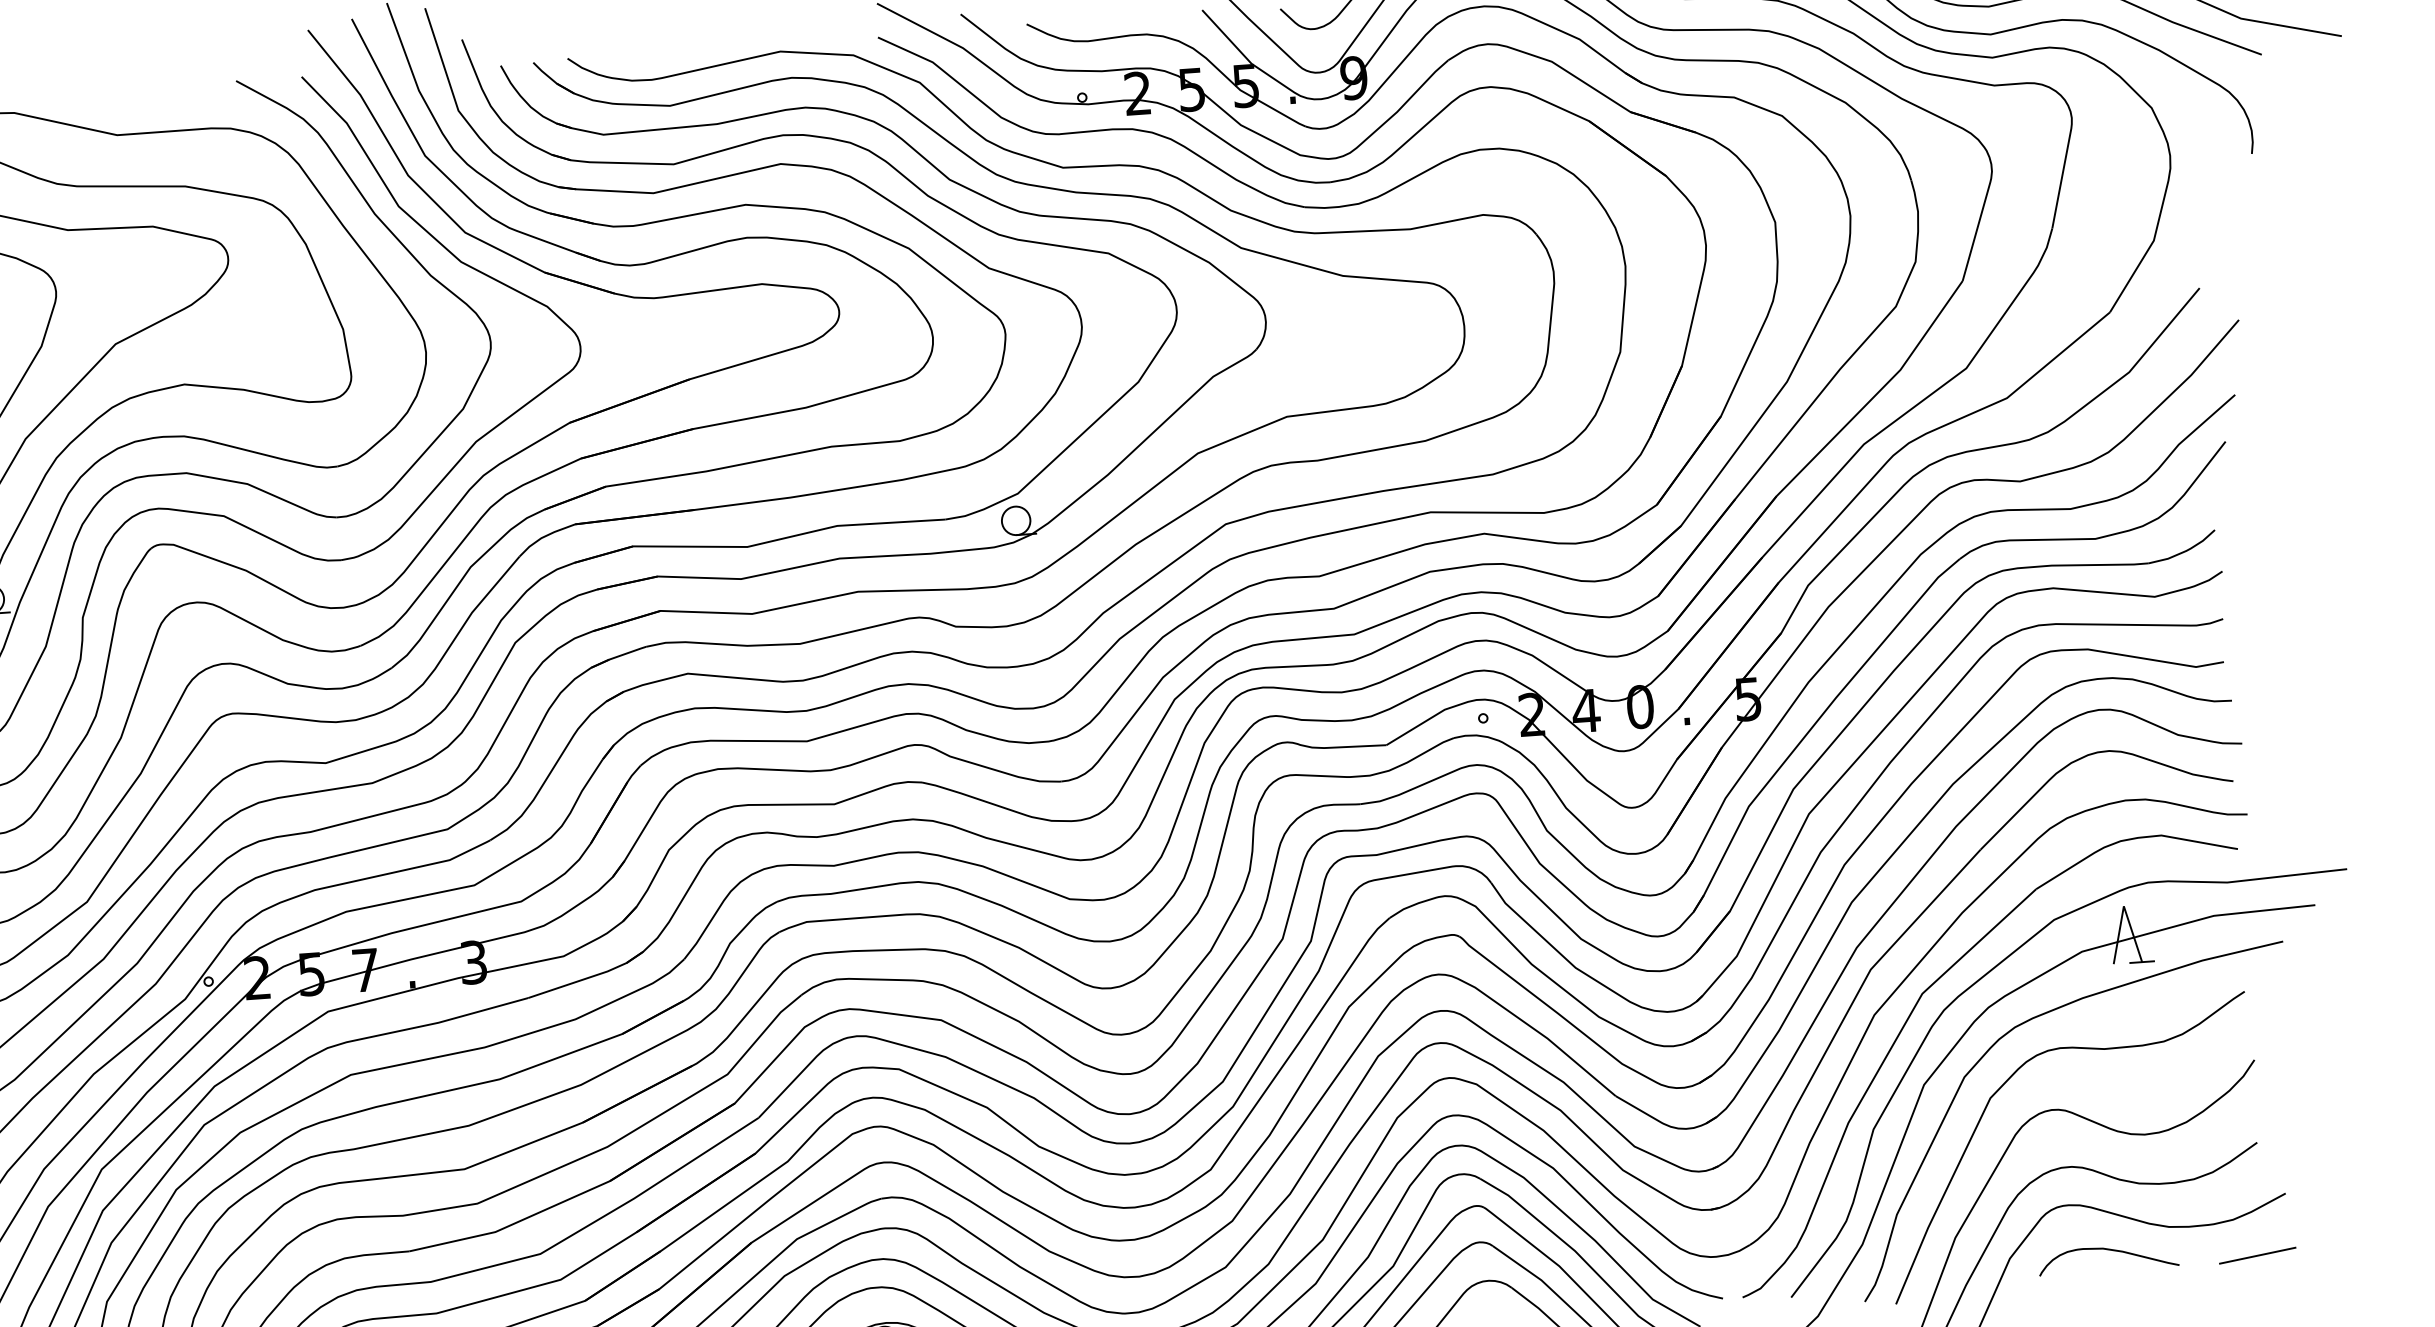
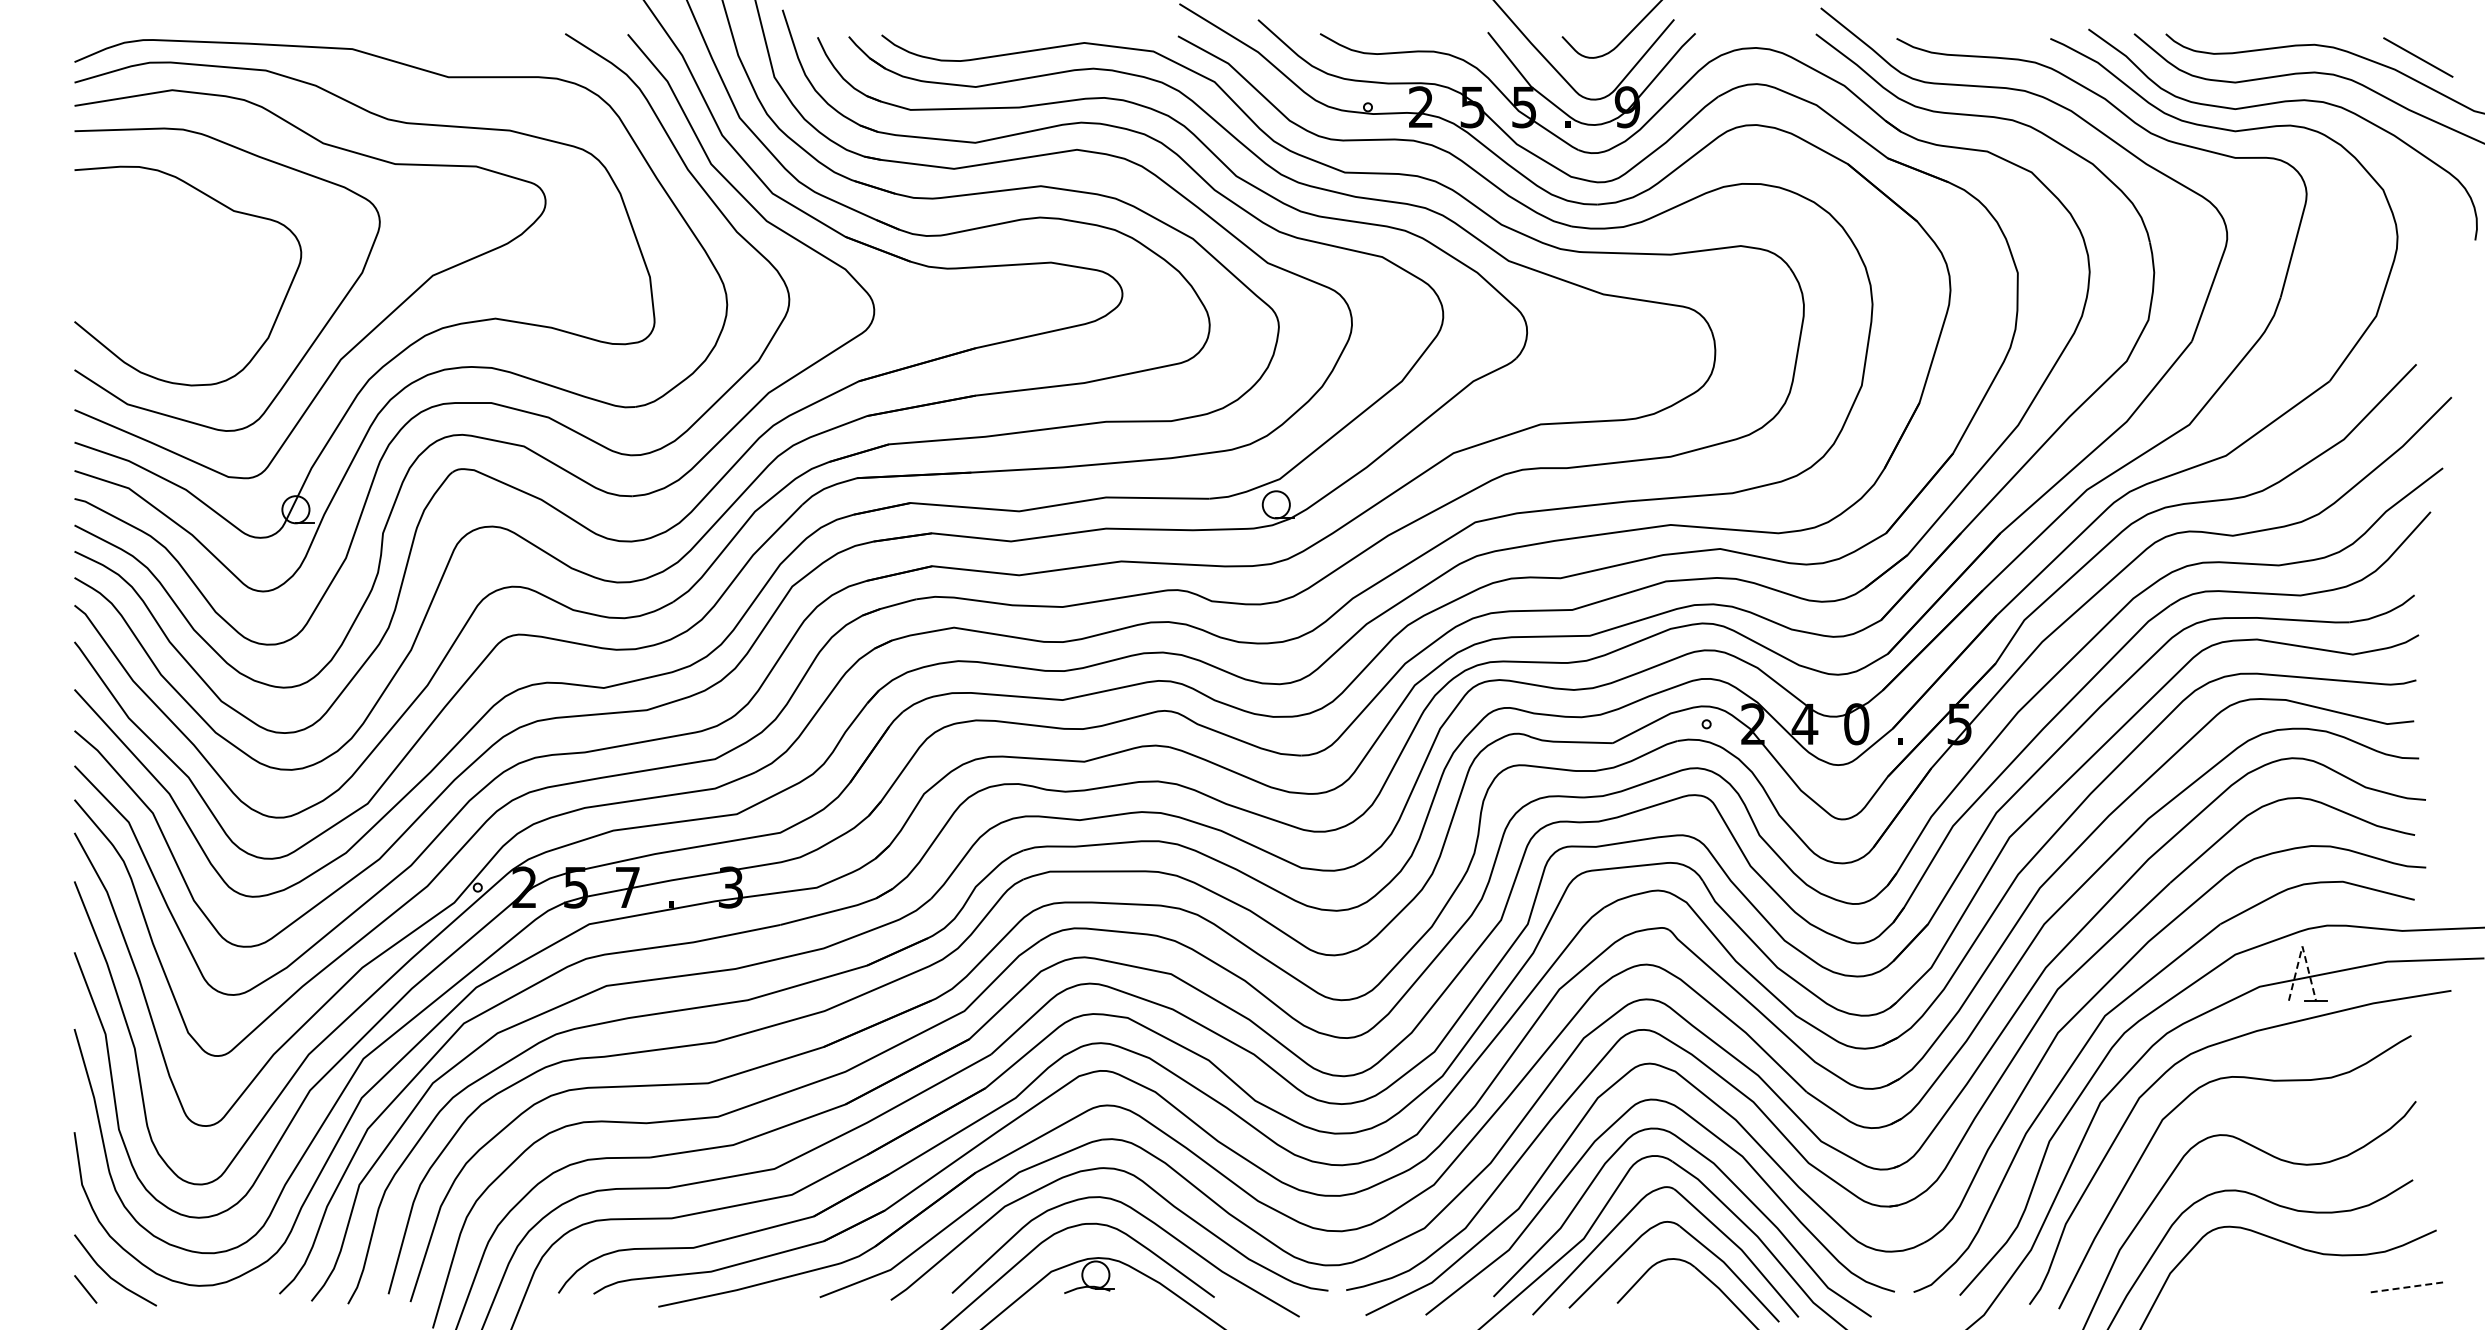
line: (2123, 906) -> (2302, 946), solid -> dashed
curve: (2107, 1250) -> (2263, 1272), removed
line: (2257, 1255) -> (2405, 1287), solid -> dashed

